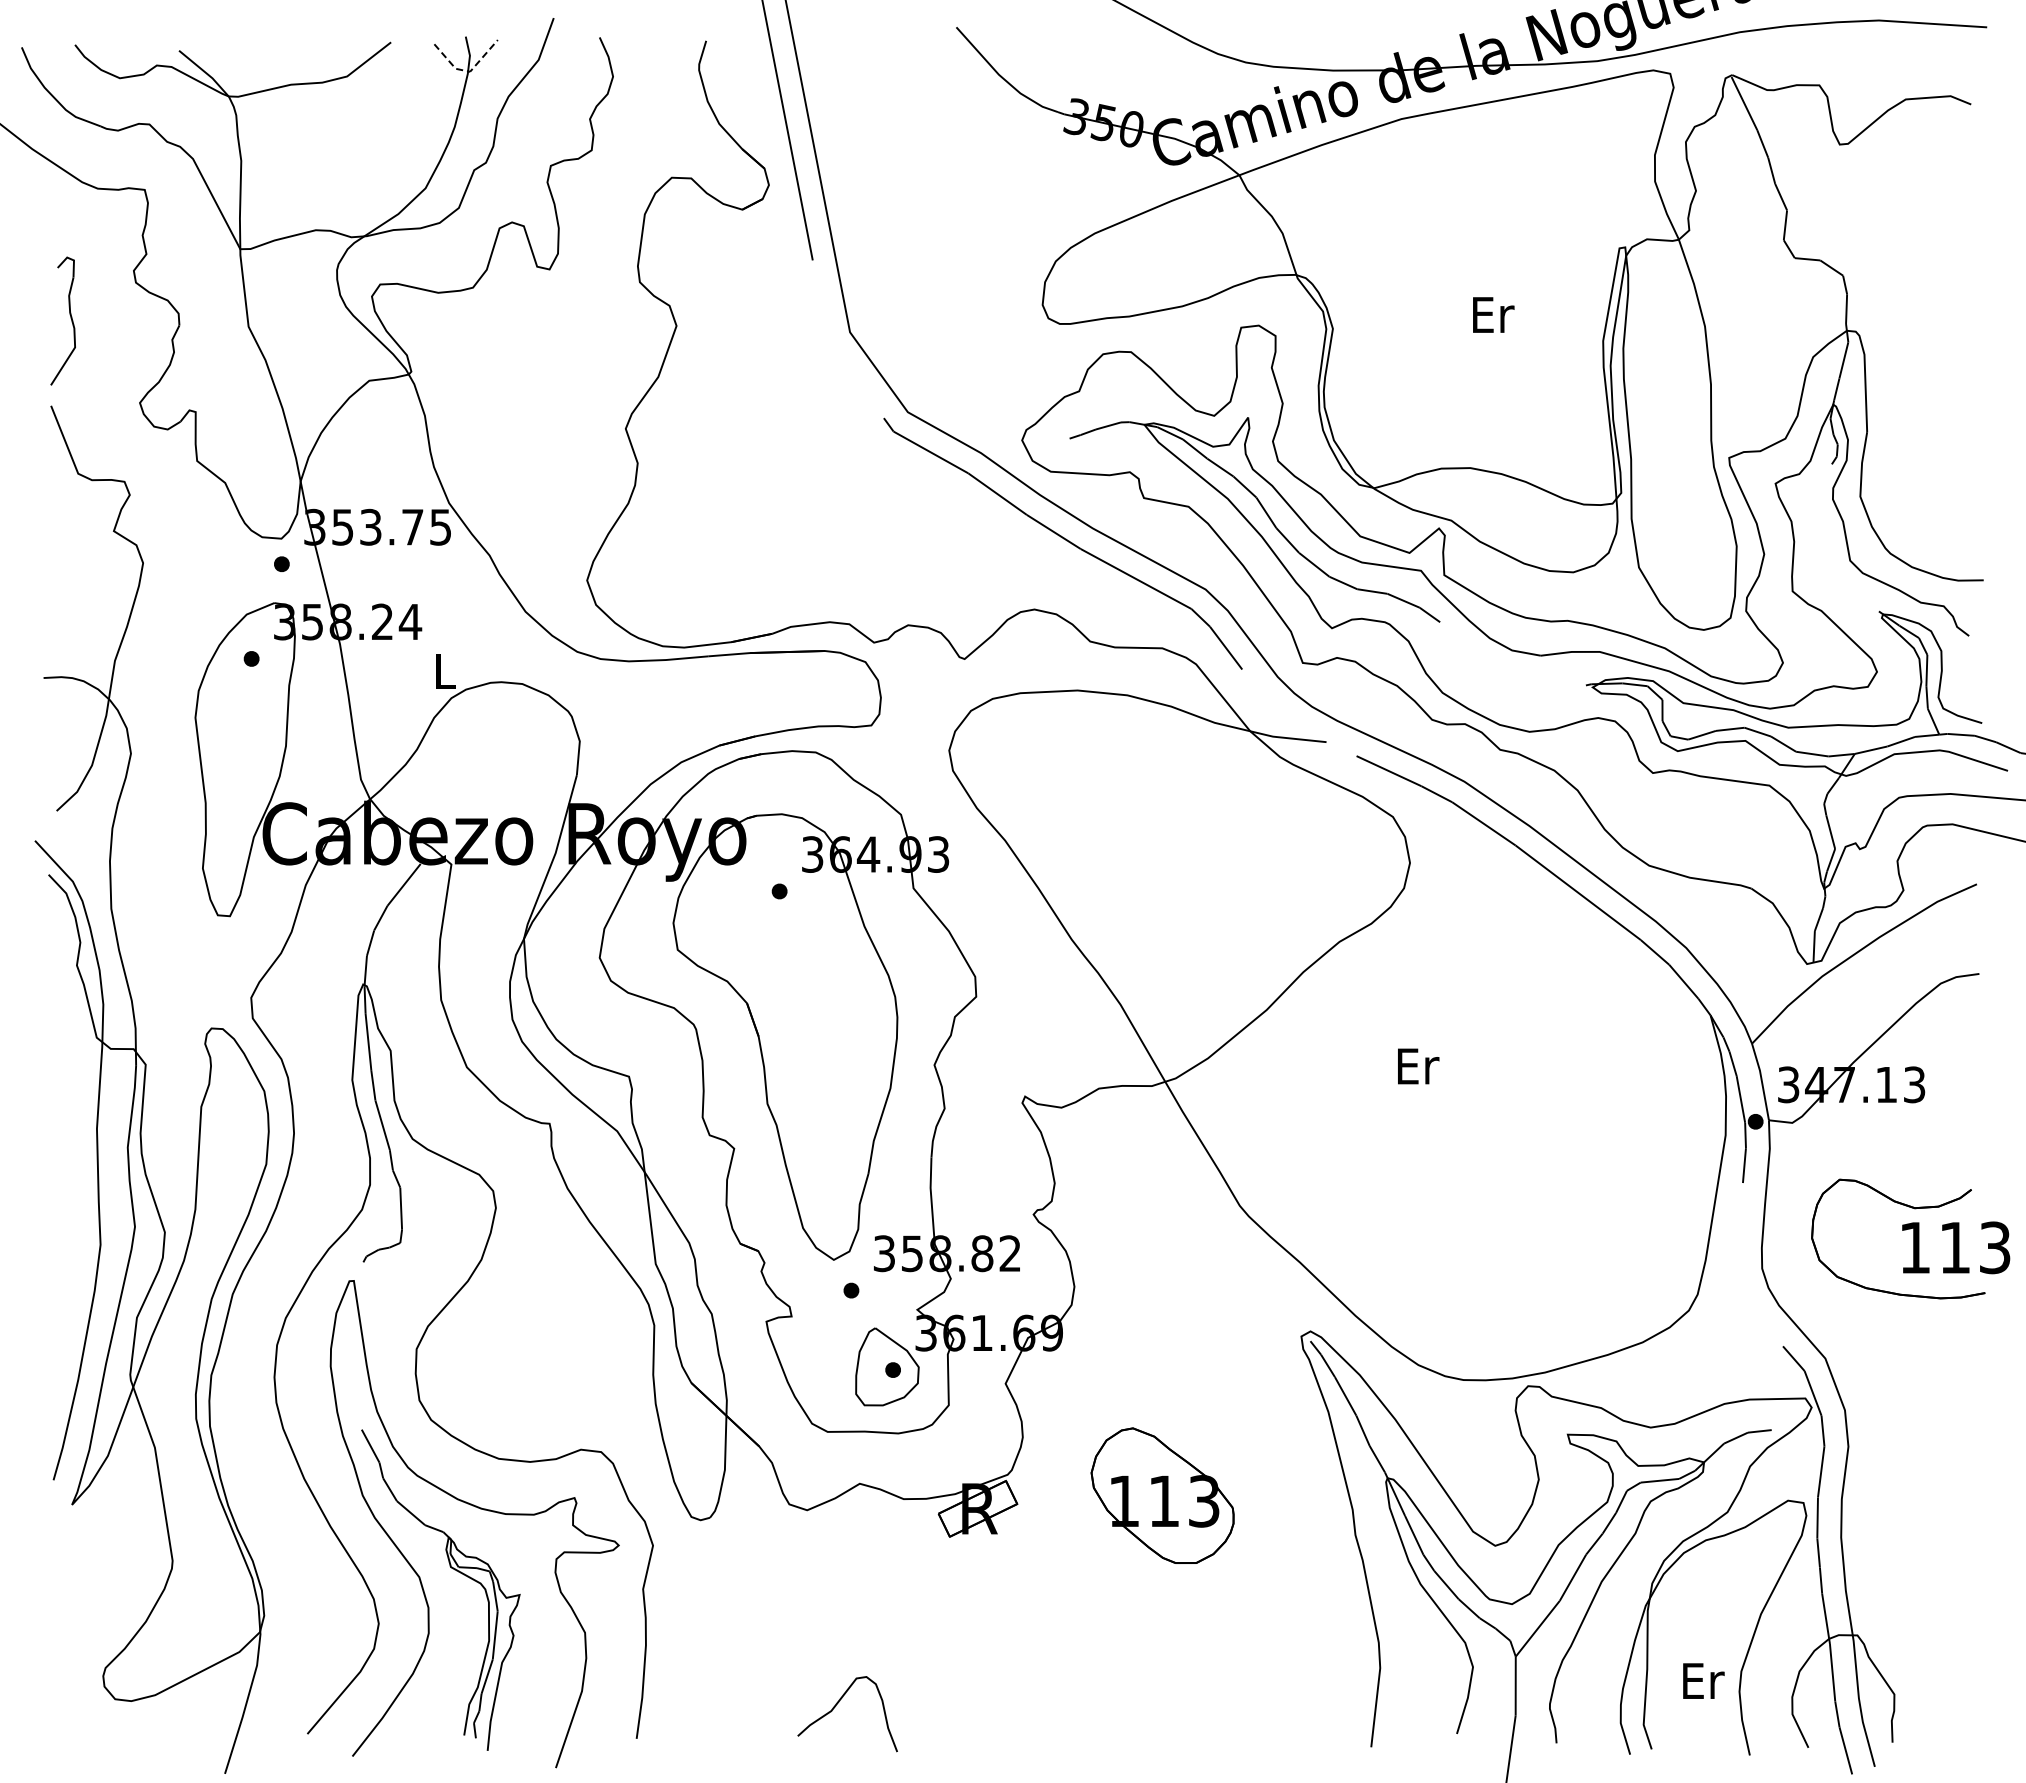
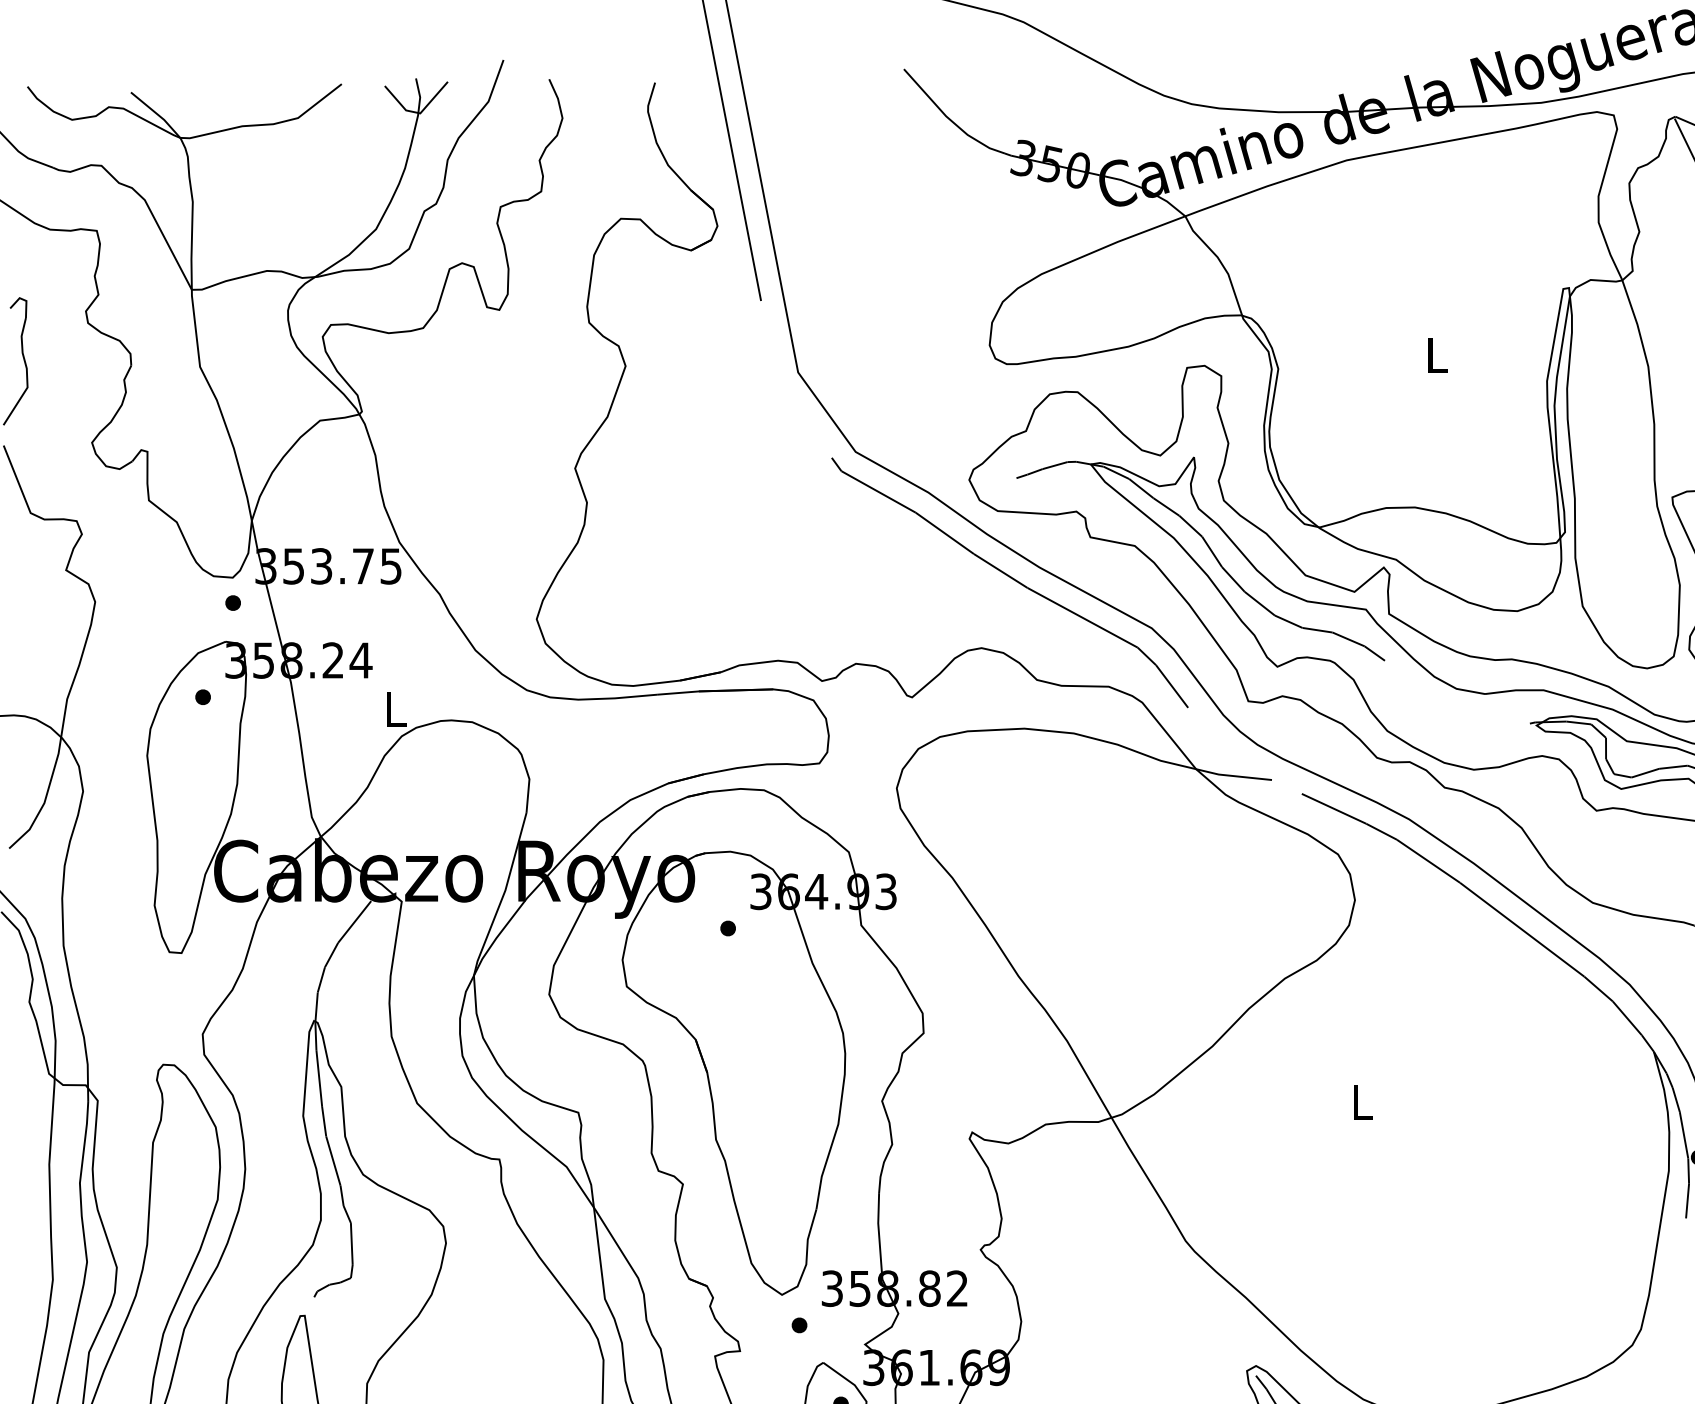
line: (468, 71) -> (418, 113), dashed -> solid
text: (1493, 314) -> (1438, 354), Er -> L
text: (1418, 1066) -> (1363, 1102), Er -> L

